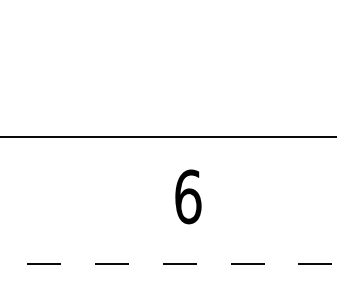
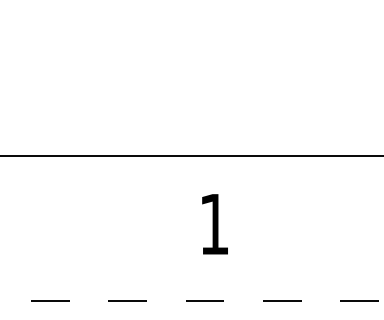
text: (188, 196) -> (214, 223), 6 -> 1

